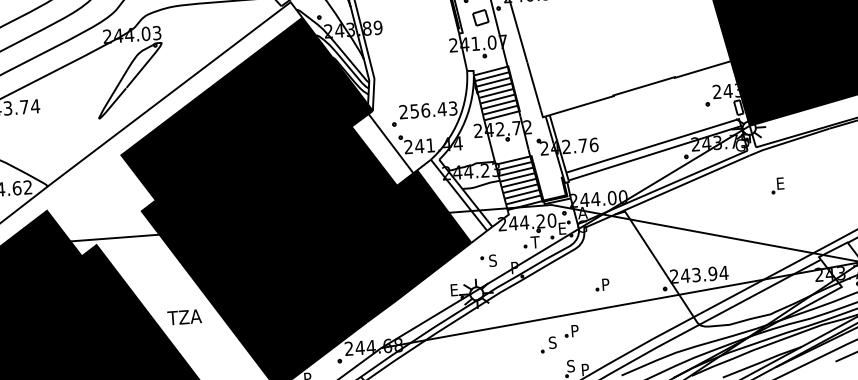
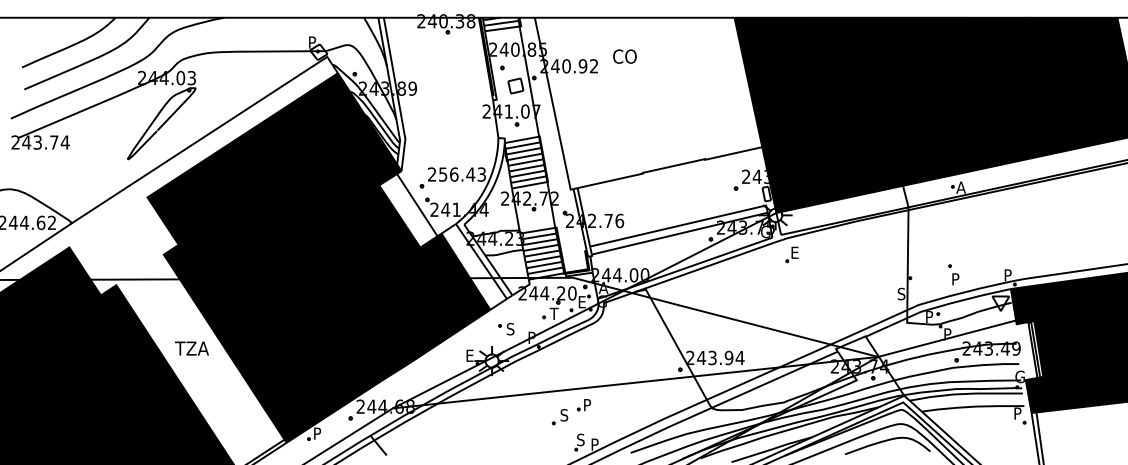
part: (777, 185) -> (791, 254), moved
part: (601, 285) -> (617, 361), removed
text: (184, 317) -> (191, 348), moved

